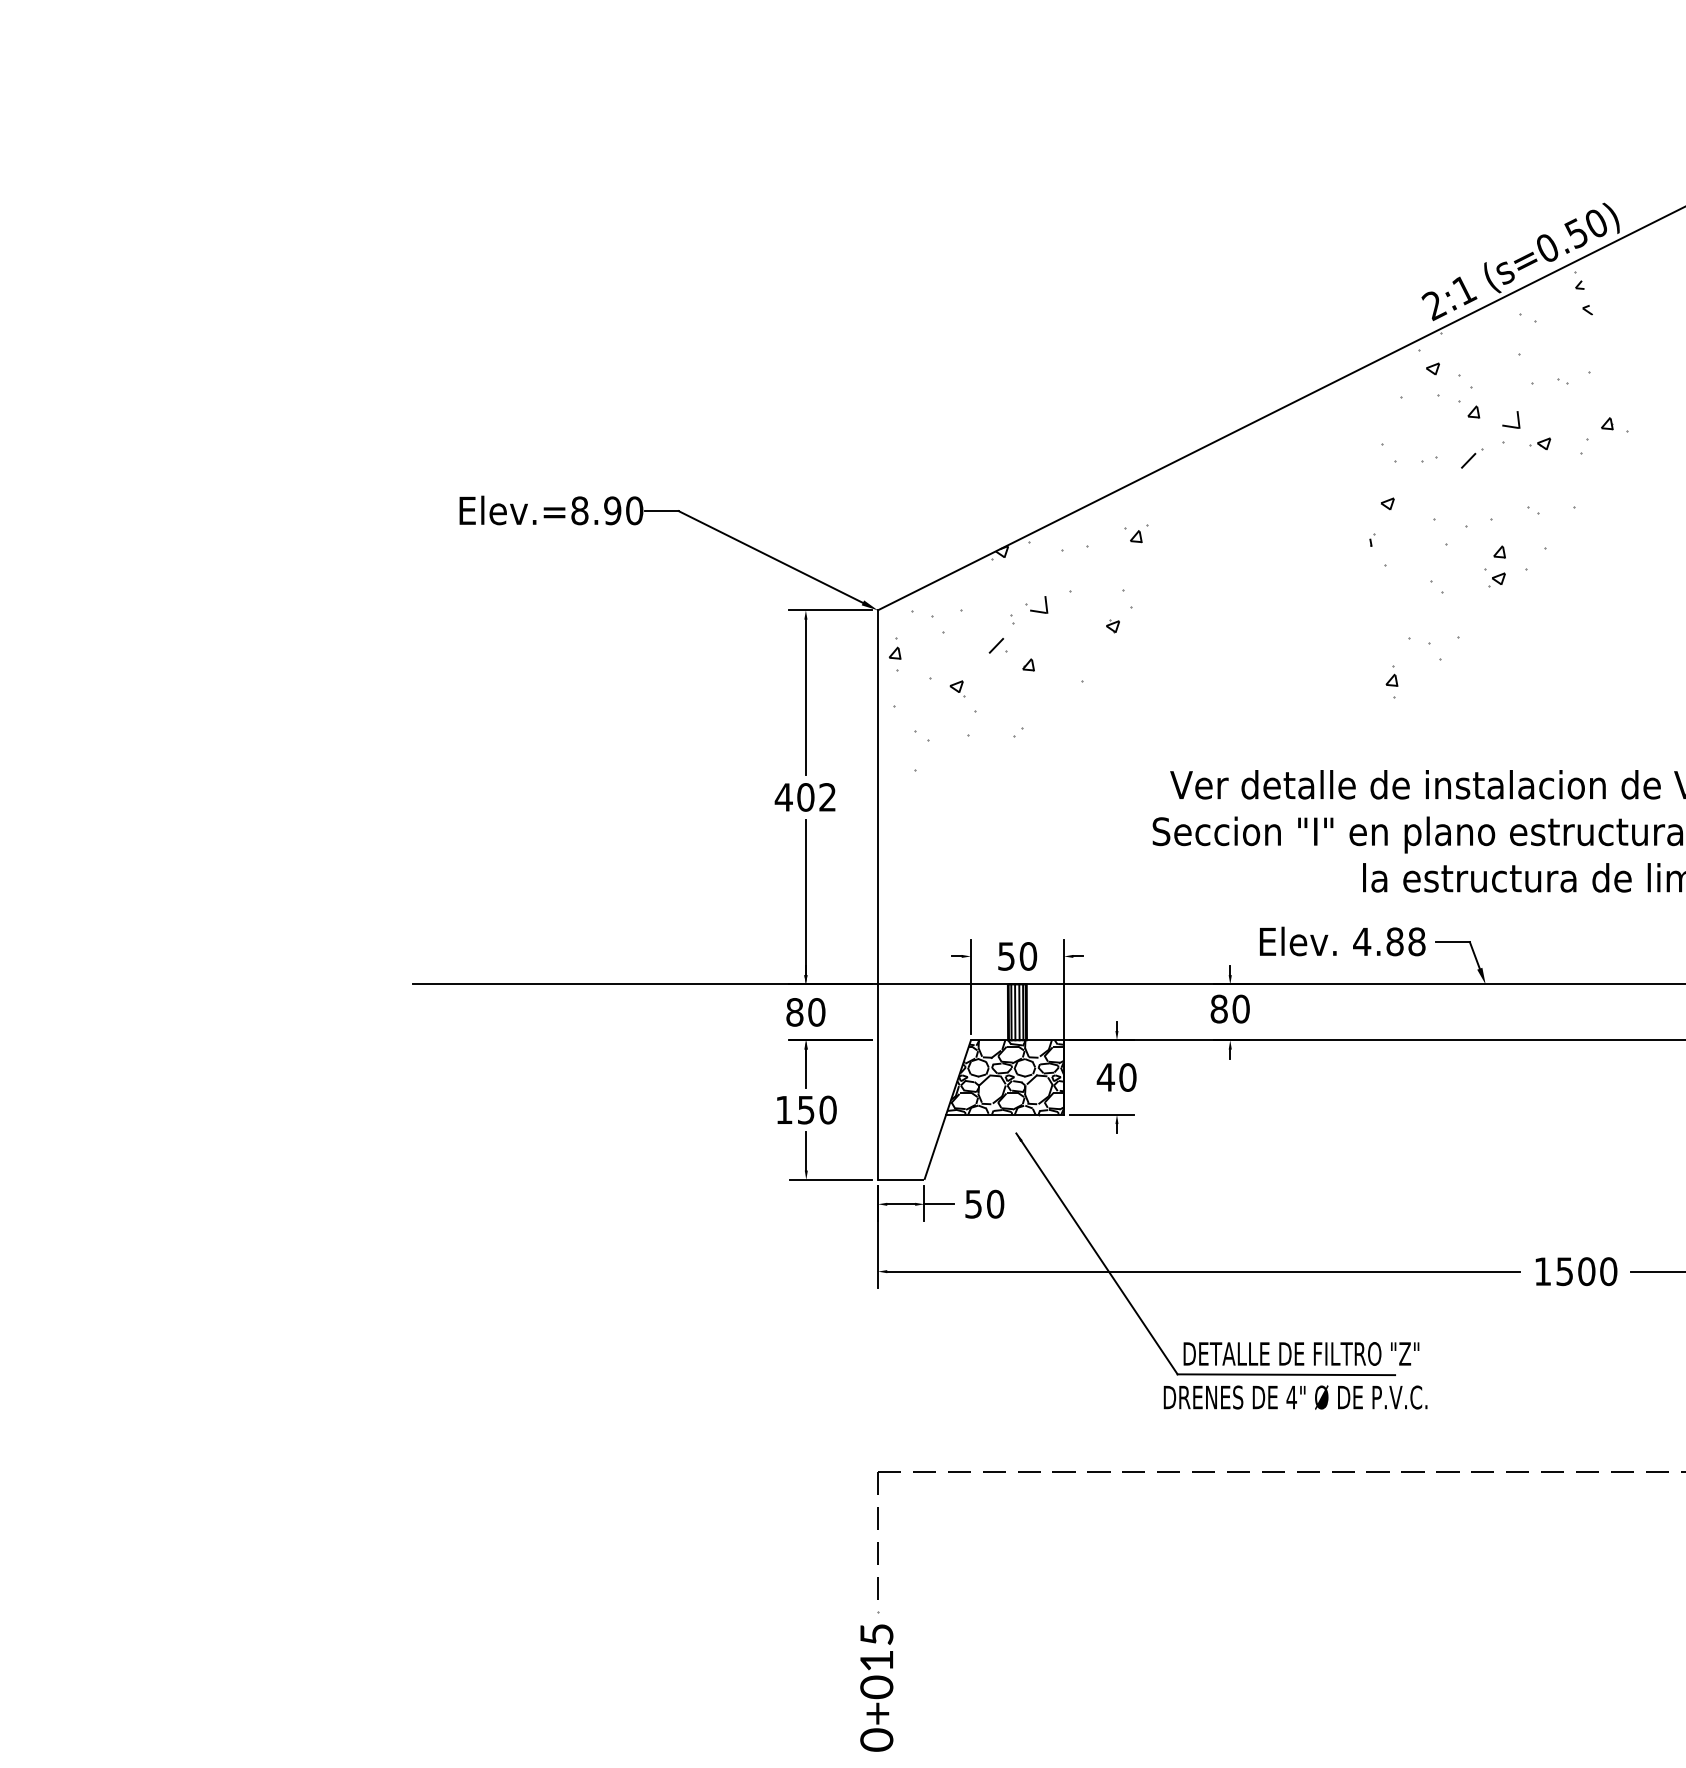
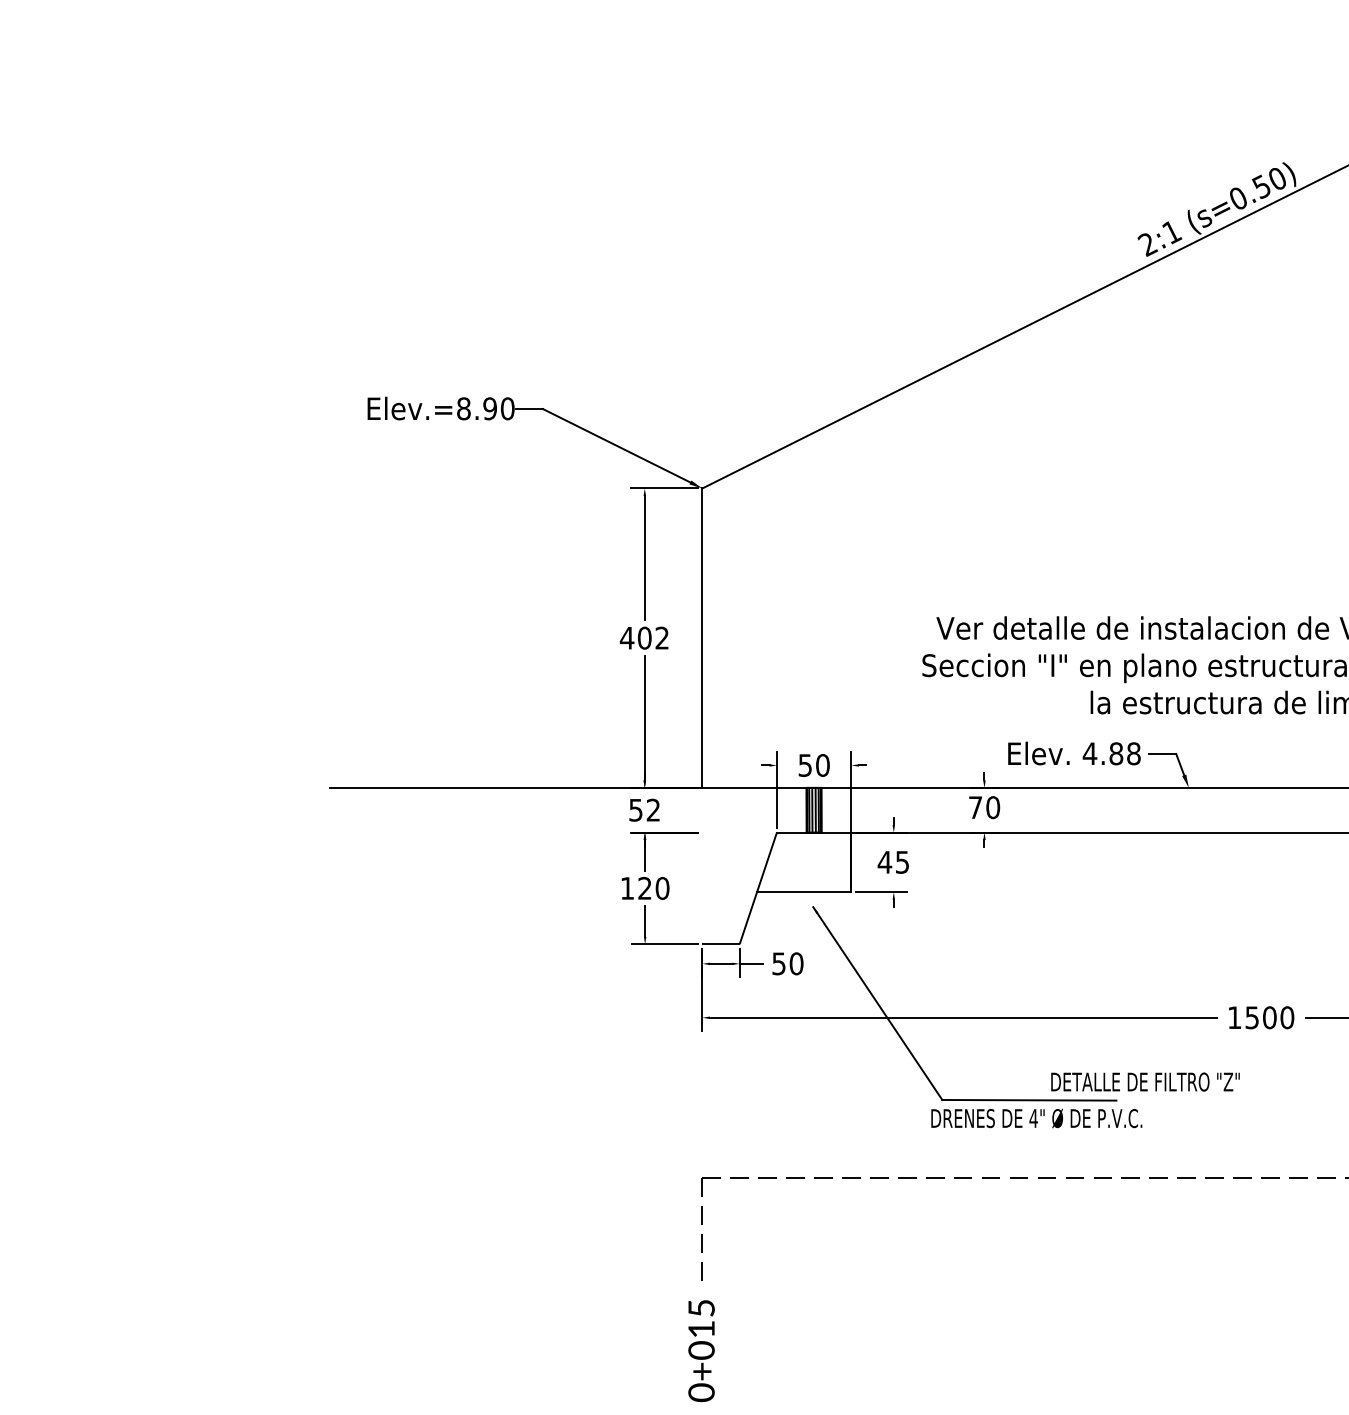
hatch: (1498, 483) -> (1199, 386), removed
hatch: (1018, 646) -> (814, 517), removed
text: (1218, 1008) -> (975, 807), 80 -> 70
text: (805, 1012) -> (644, 810), 80 -> 52
hatch: (1005, 1077) -> (804, 862), removed
text: (1127, 1077) -> (902, 862), 40 -> 45
line: (877, 1081) -> (702, 865), removed
text: (805, 1109) -> (644, 887), 150 -> 120
text: (1301, 1353) -> (1145, 1081), moved

